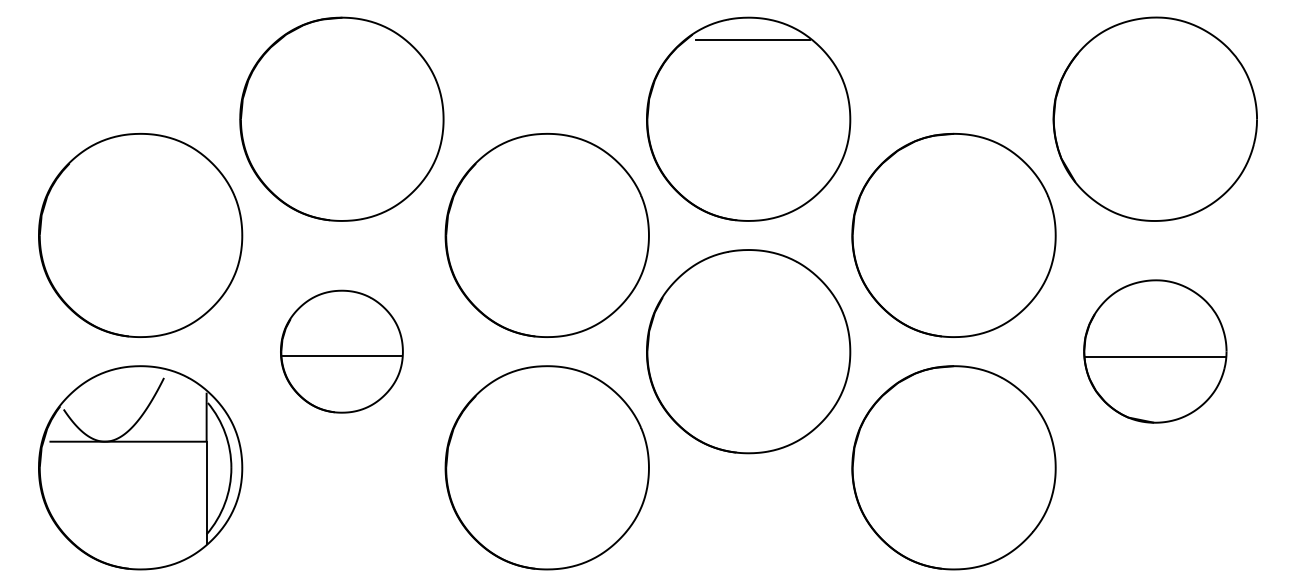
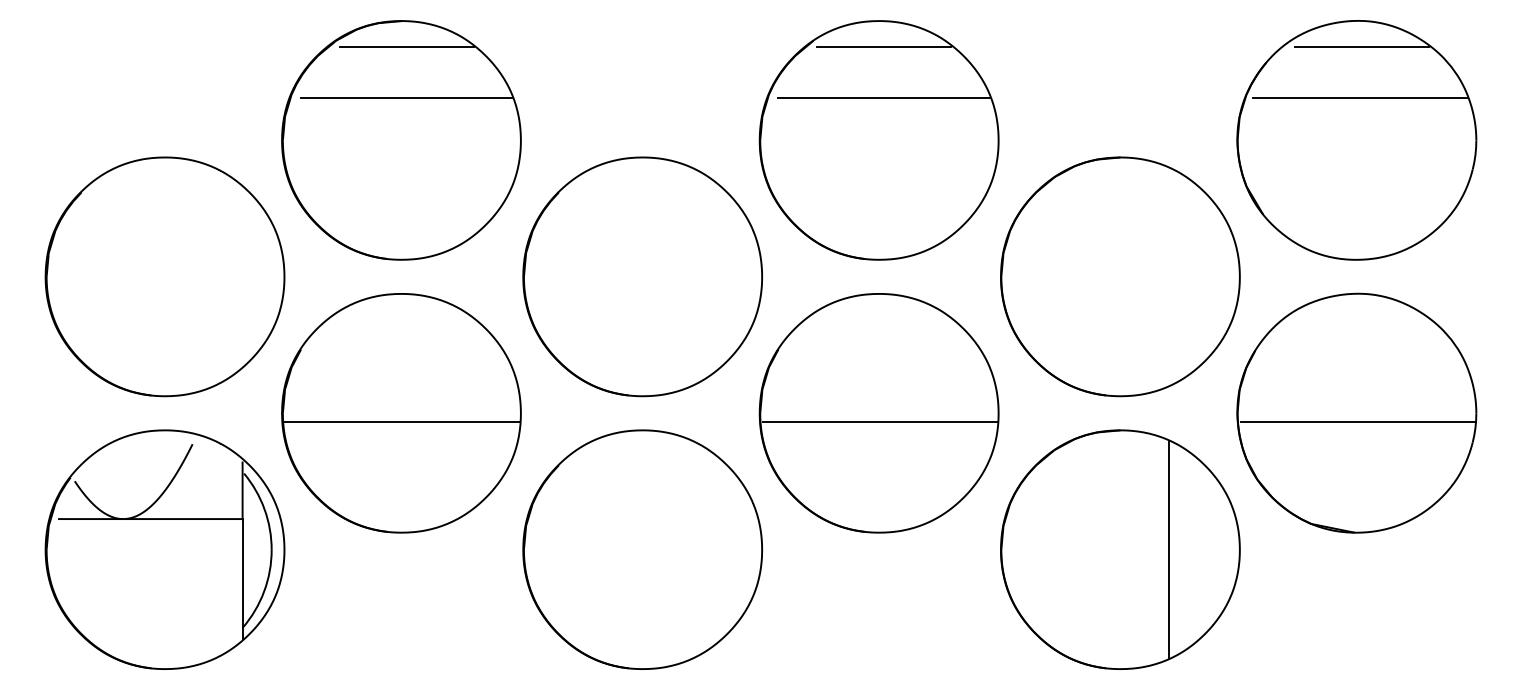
line: (346, 39) -> (406, 46), added
line: (1159, 39) -> (1361, 46), added
line: (346, 82) -> (406, 97), added
line: (752, 82) -> (883, 97), added
line: (1158, 82) -> (1360, 97), added
part: (1155, 350) -> (1356, 412), size x1.43
part: (341, 351) -> (401, 413), size x1.67
line: (748, 358) -> (879, 421), added
line: (995, 467) -> (1169, 549), added

